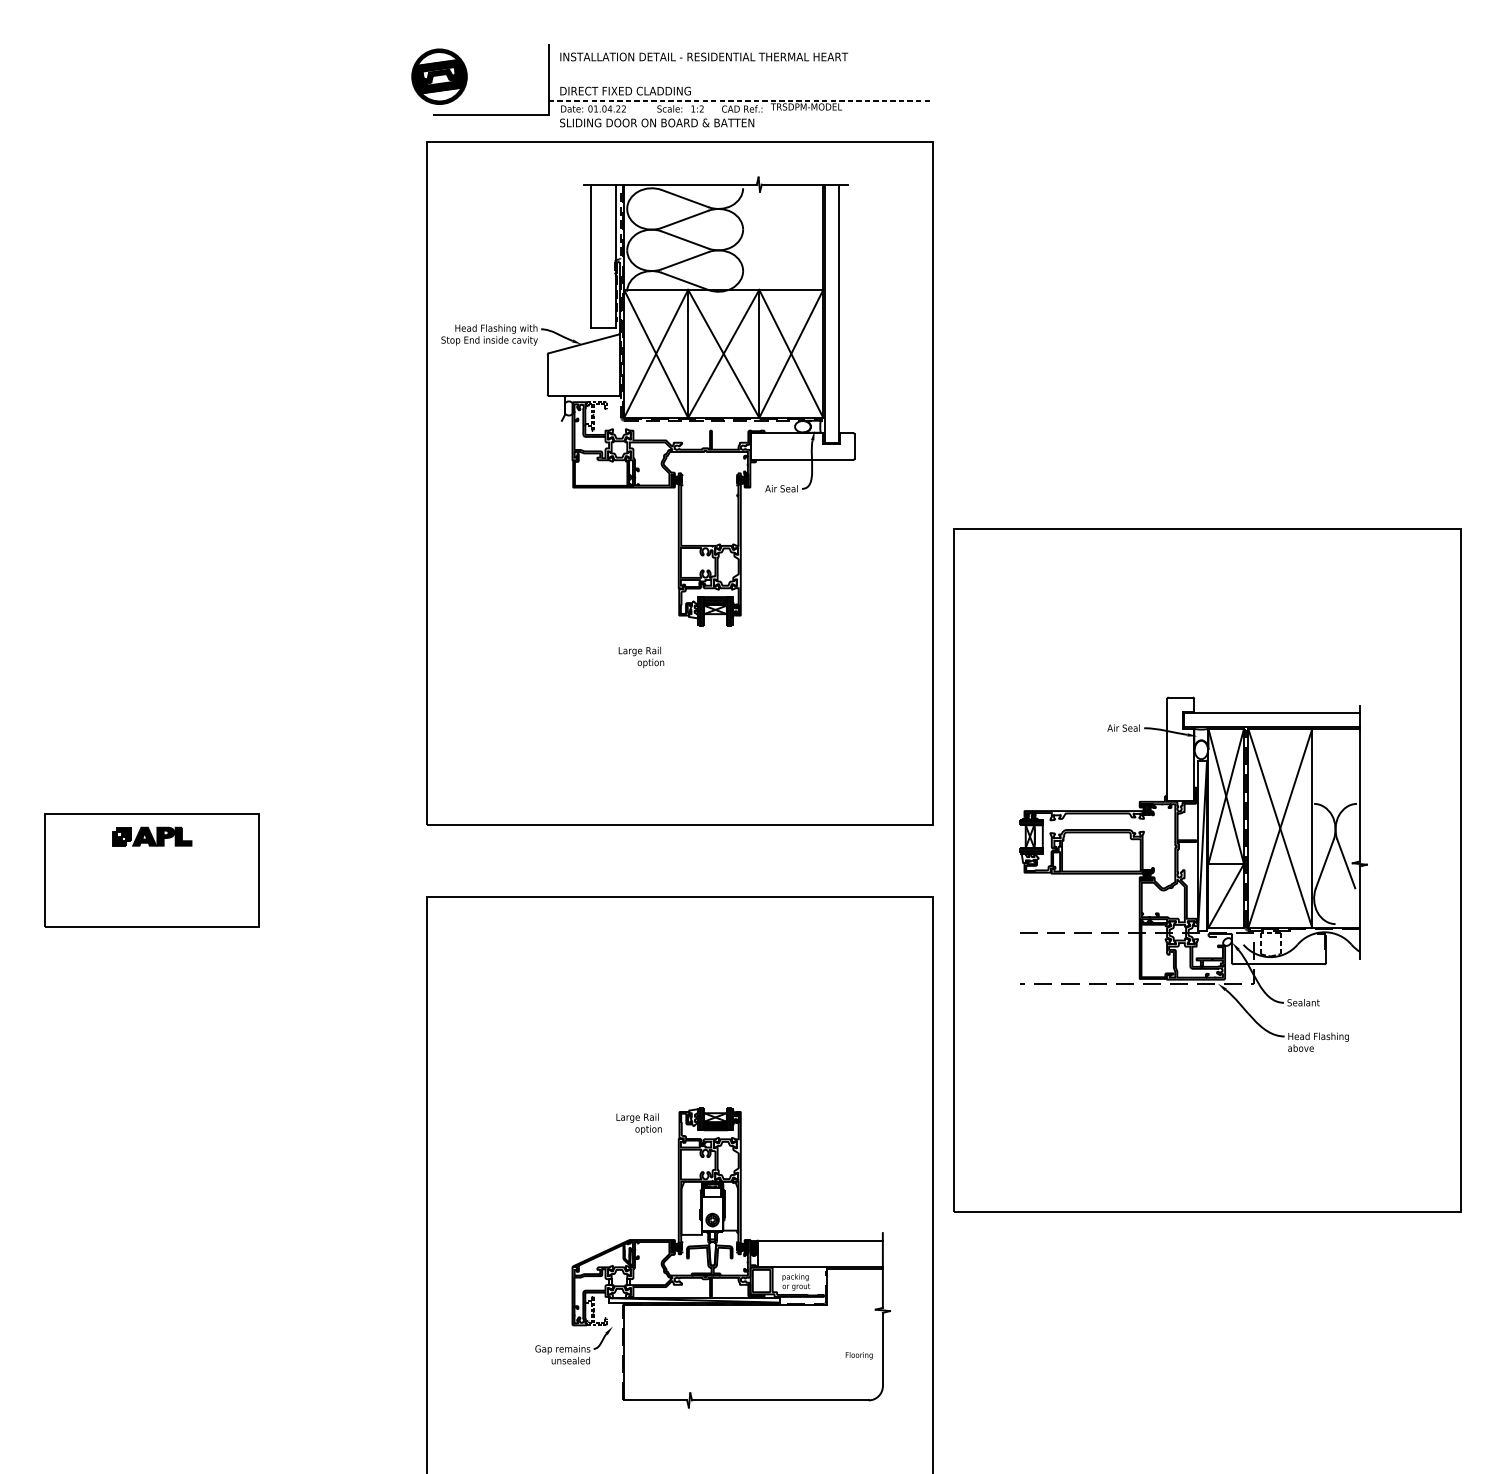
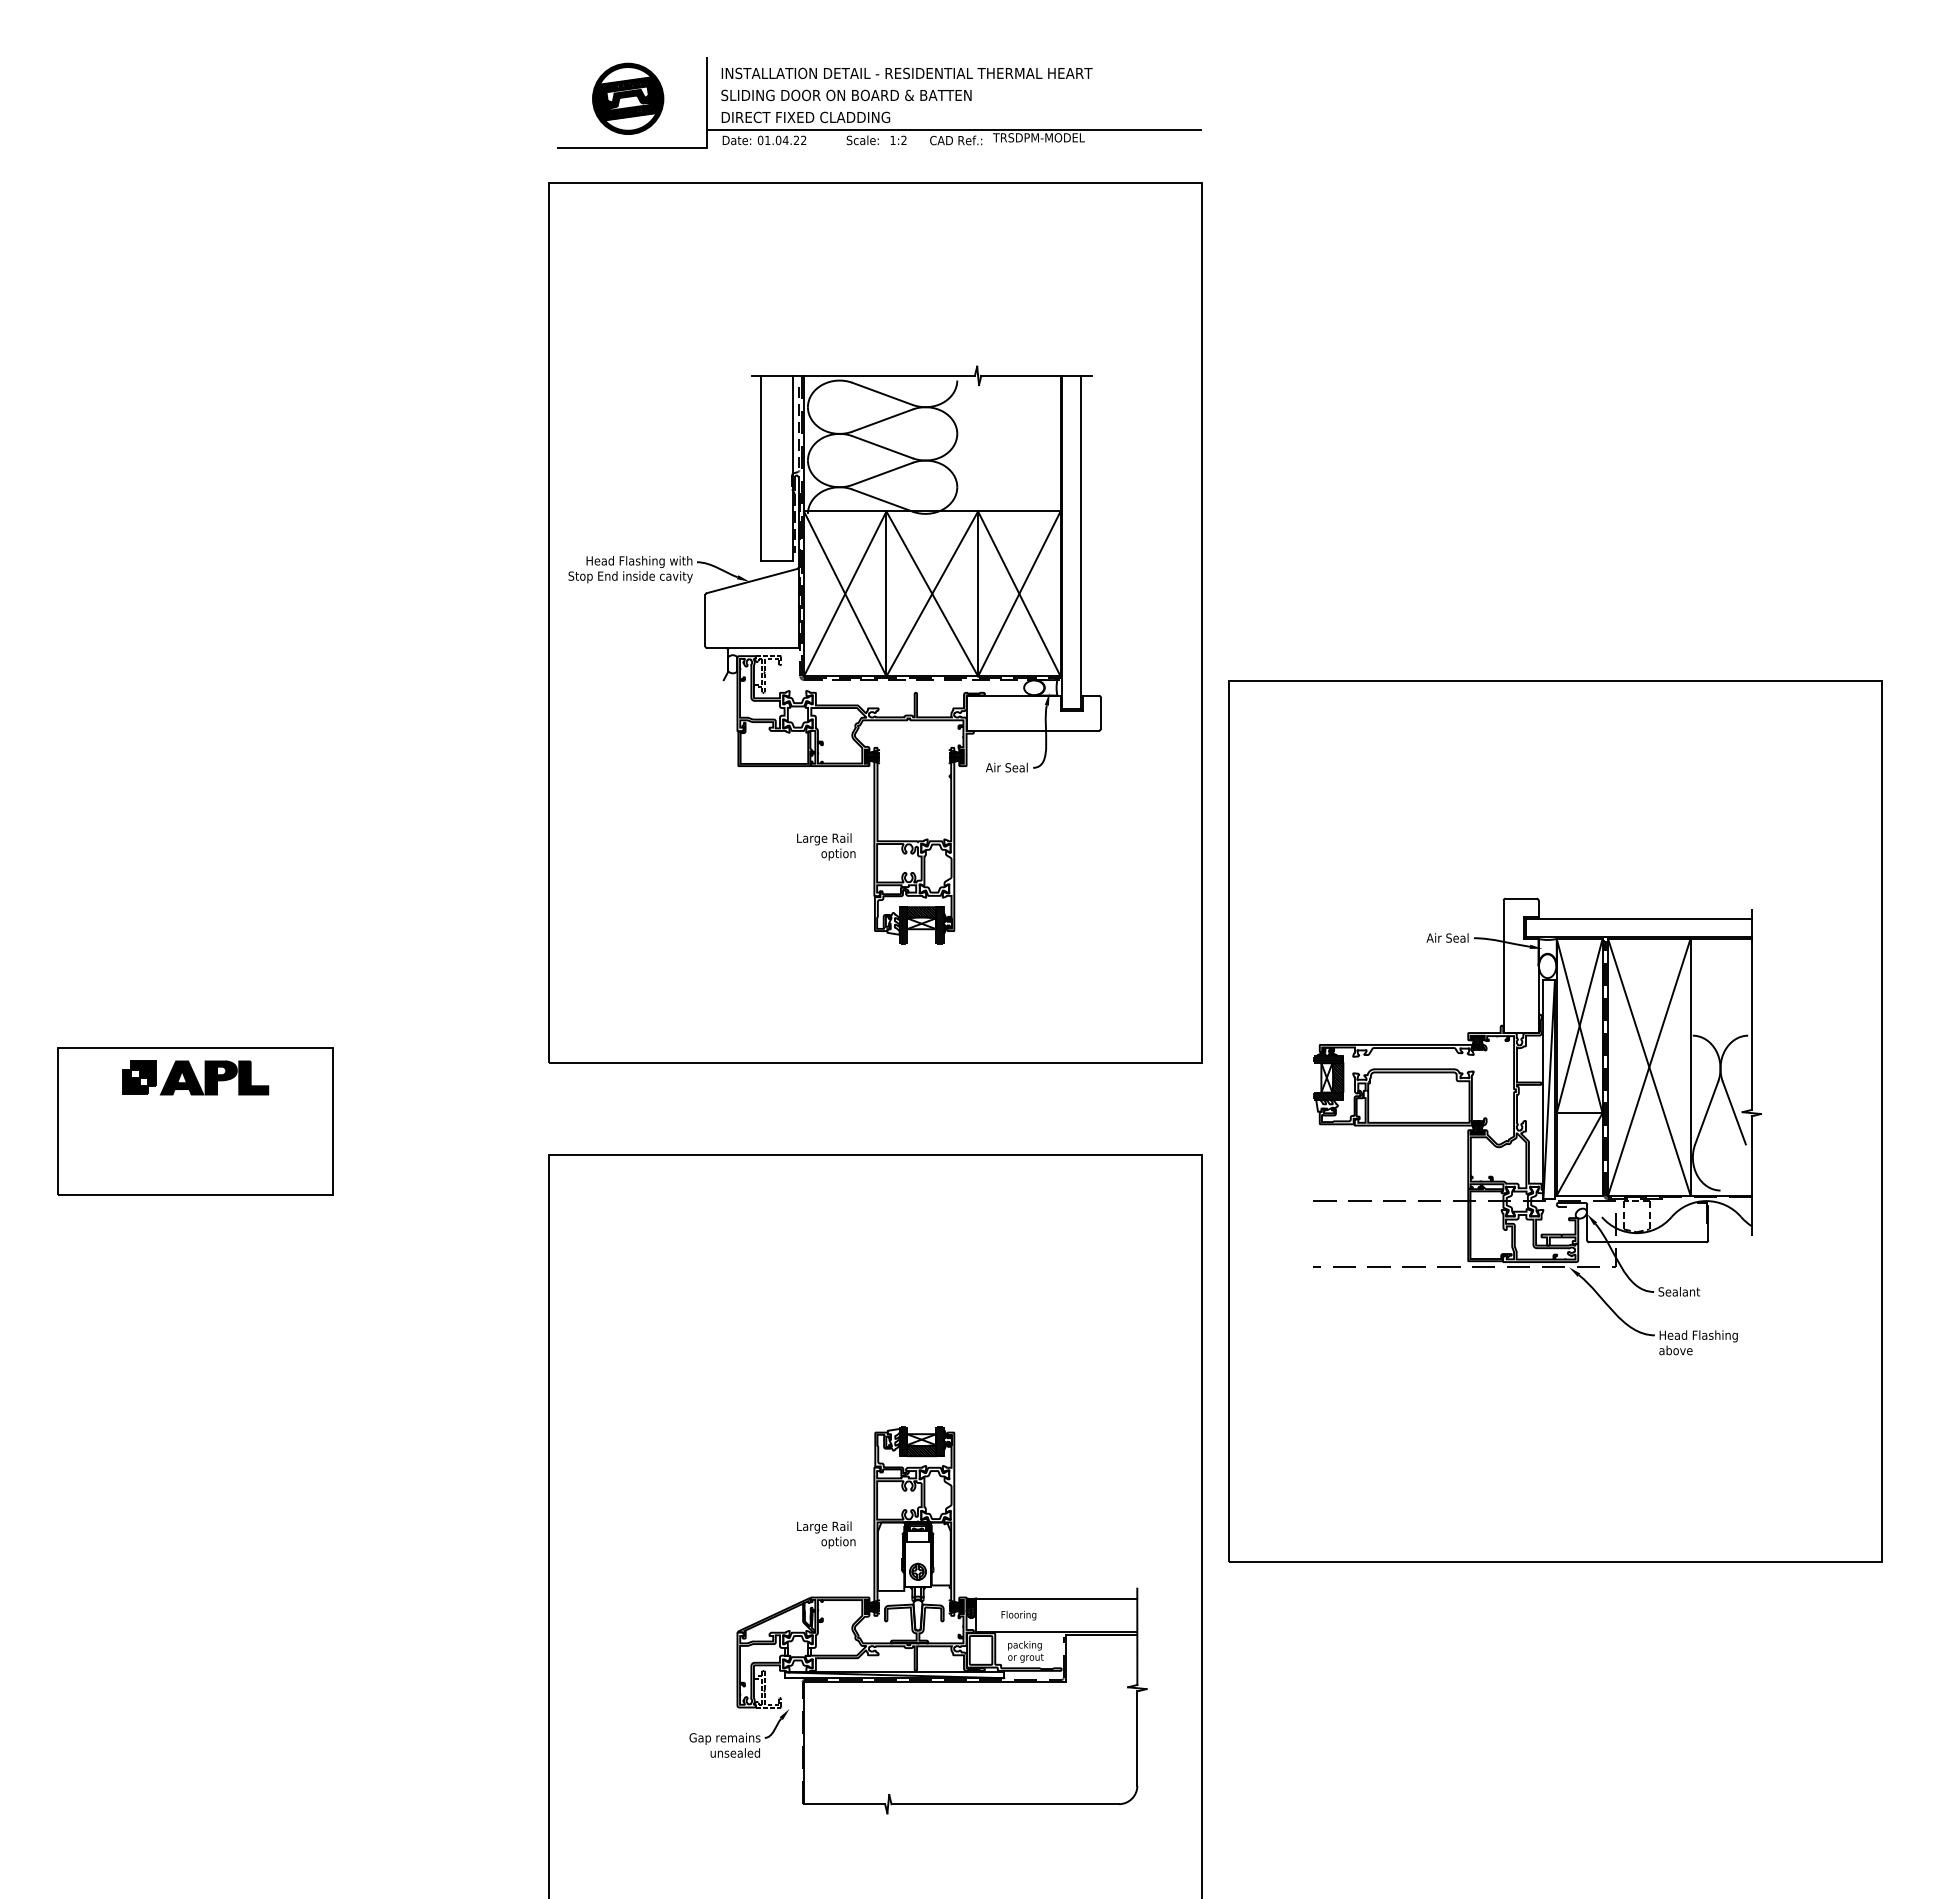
part: (439, 76) -> (628, 98), moved
line: (740, 101) -> (954, 130), dashed -> solid
text: (657, 123) -> (846, 95), moved
part: (647, 400) -> (834, 654), moved
part: (151, 836) -> (195, 1077), size x1.43
hatch: (1038, 836) -> (1337, 1077), added
text: (639, 1123) -> (826, 1534), moved
text: (858, 1355) -> (1018, 1615), moved

